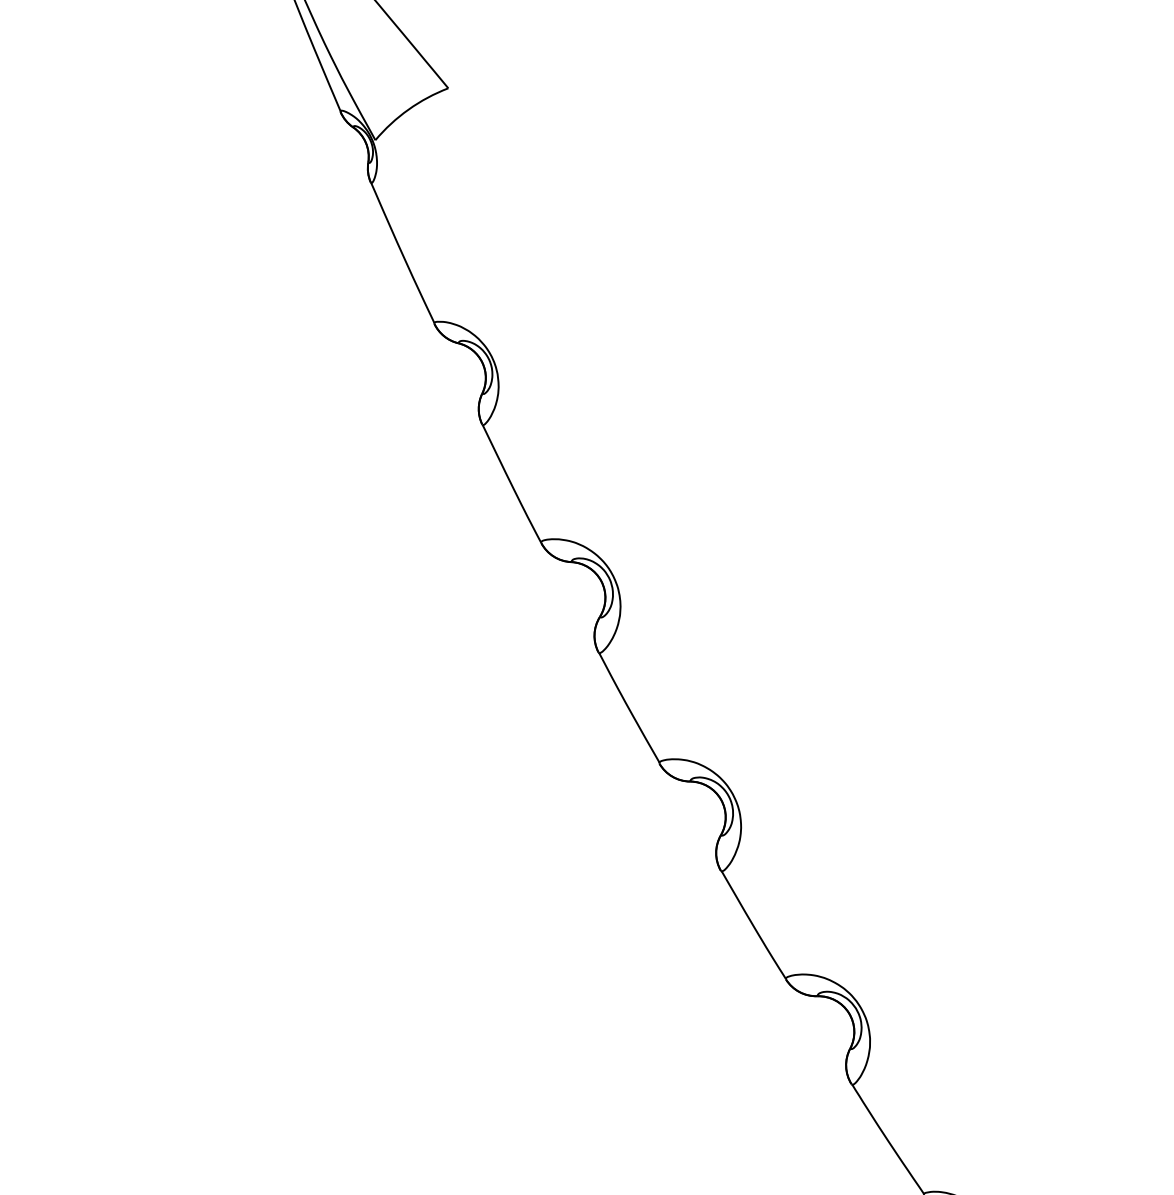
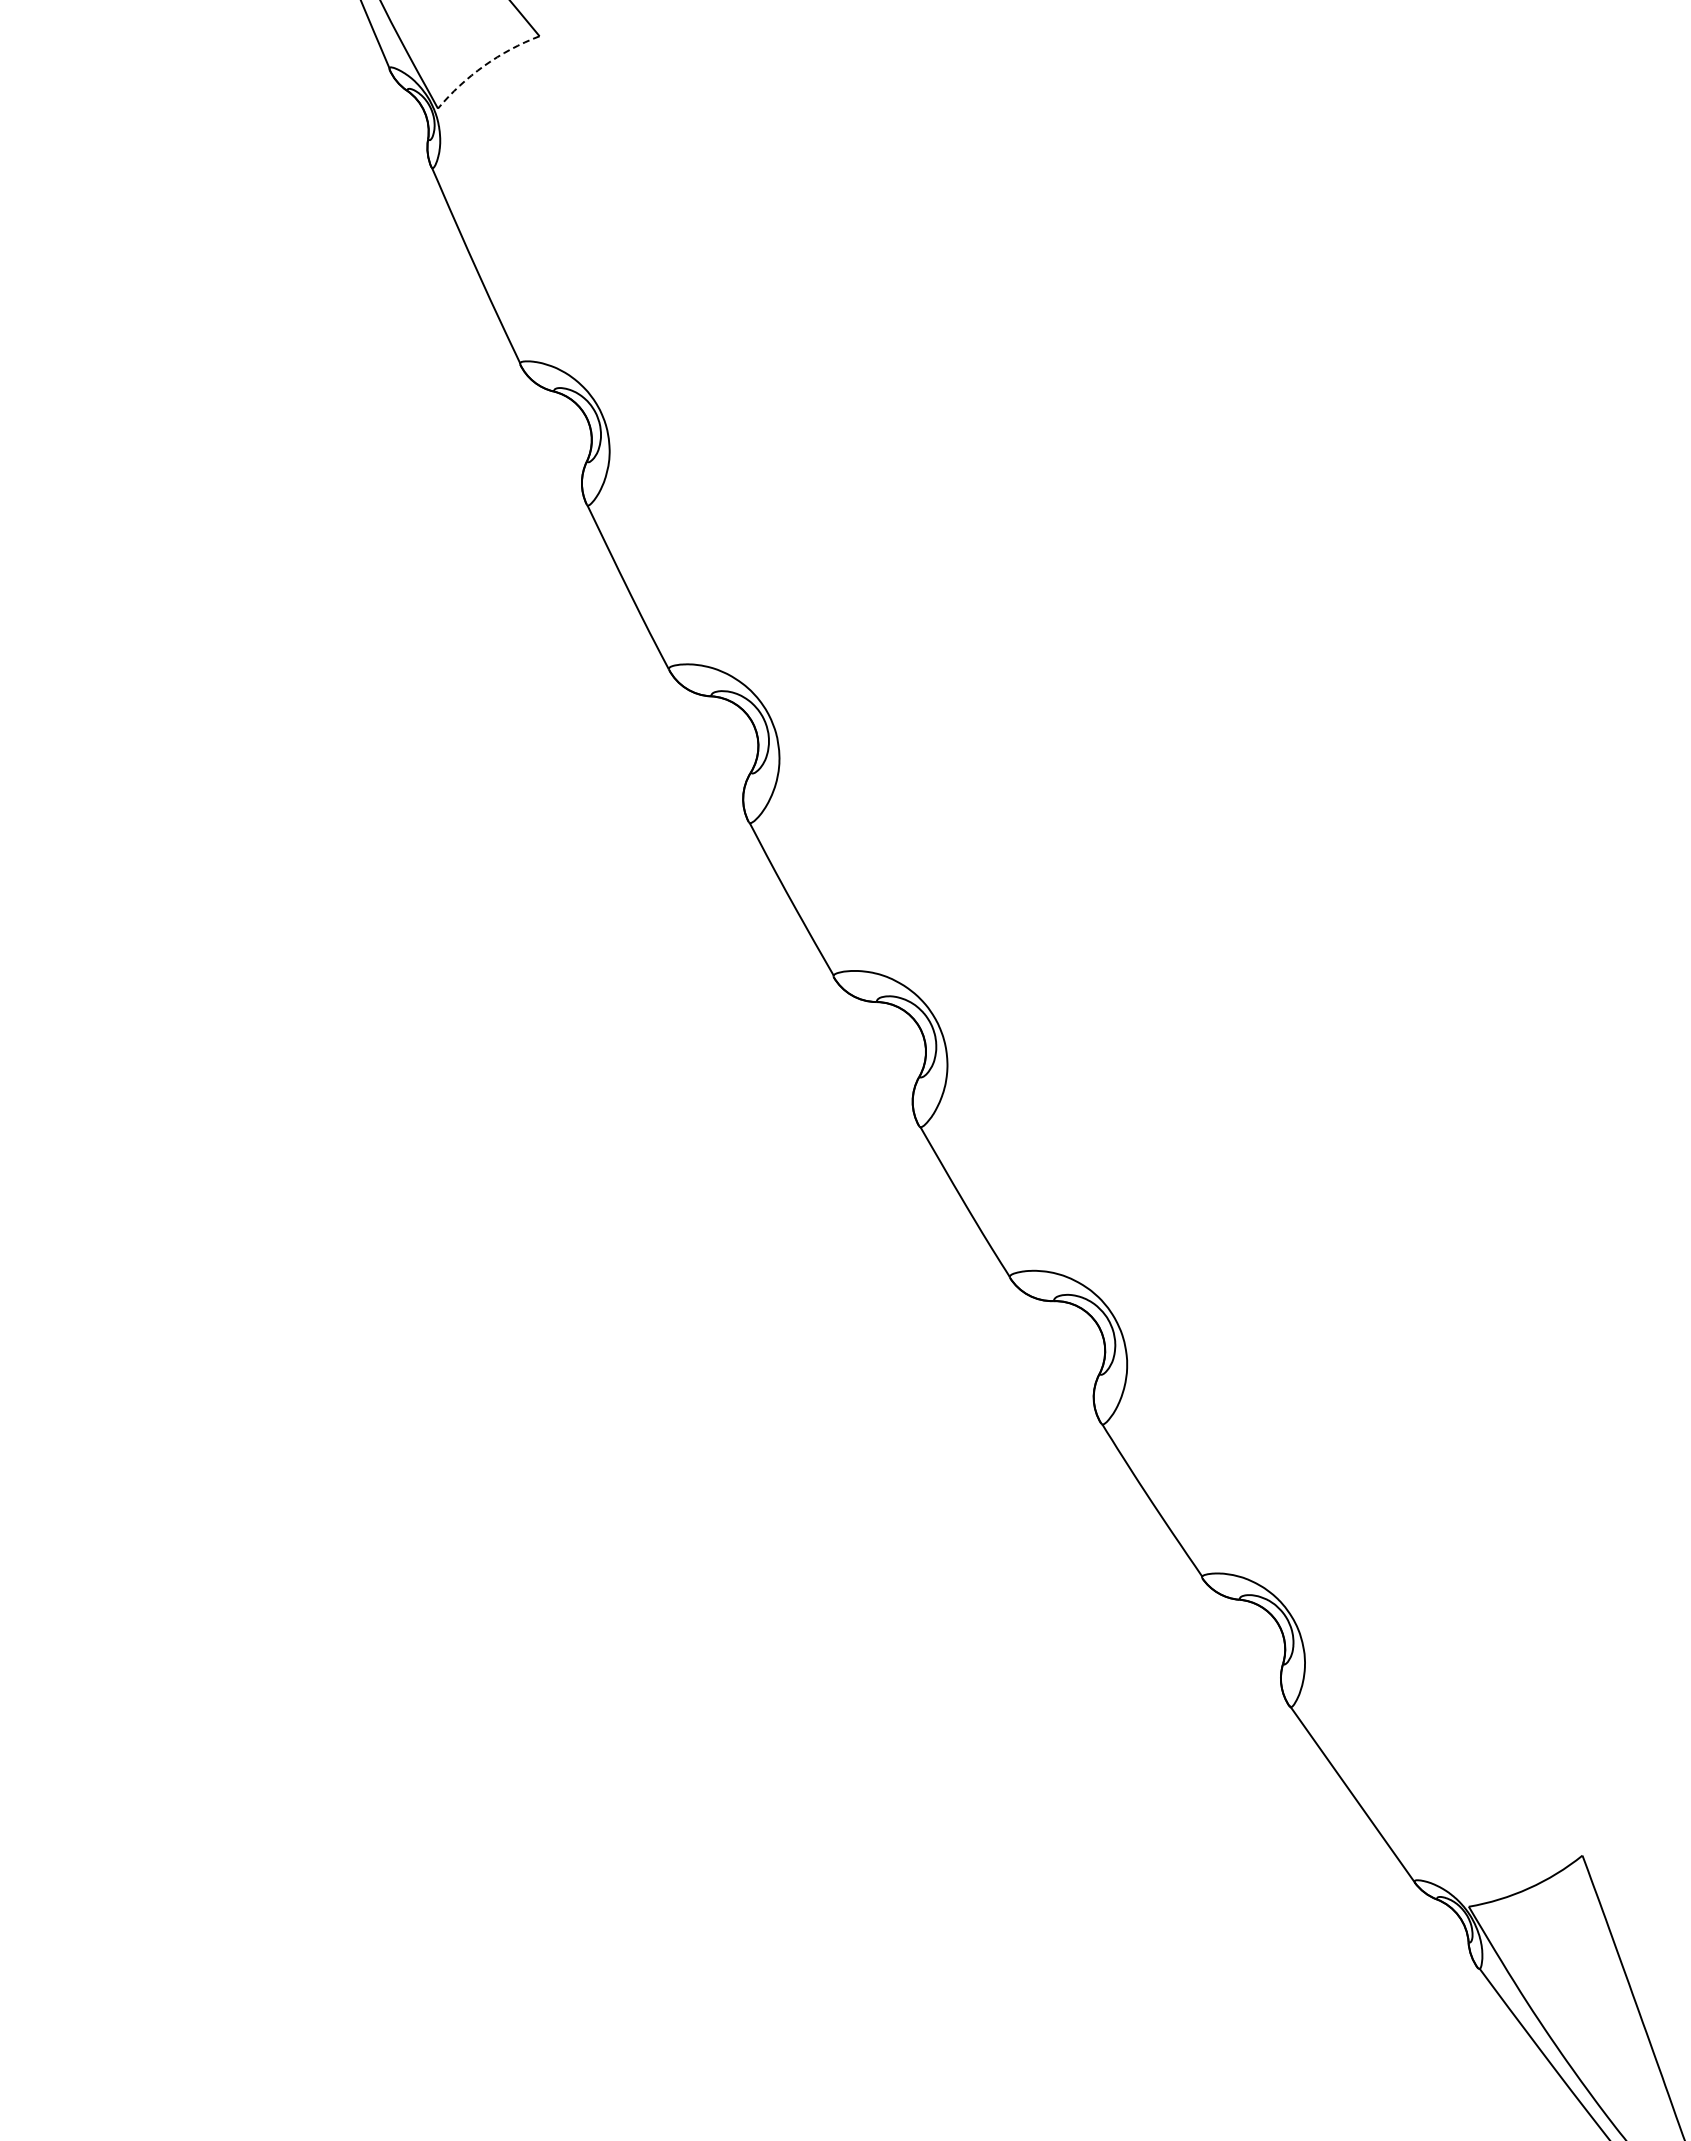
arc: (408, 109) -> (484, 65), solid -> dashed

